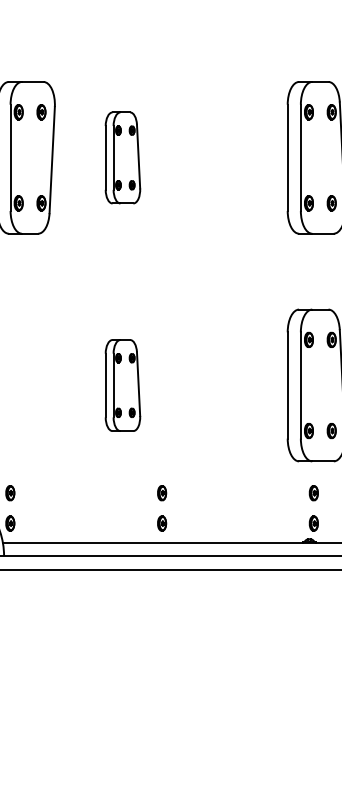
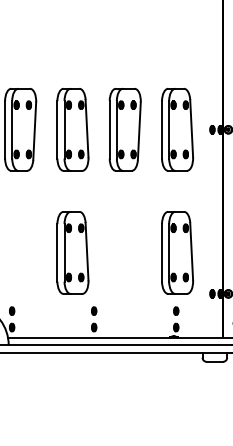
part: (122, 157) -> (72, 129), size x1.67
part: (218, 157) -> (124, 129), added
part: (122, 384) -> (72, 252), size x1.67

